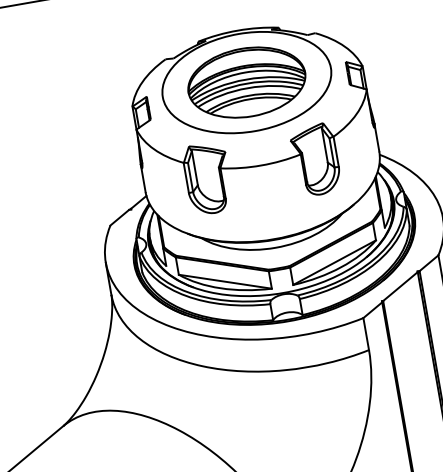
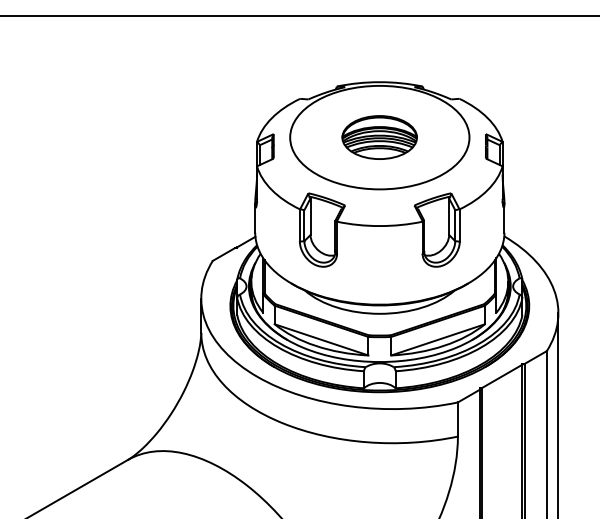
part: (246, 82) -> (379, 137), size x0.6

